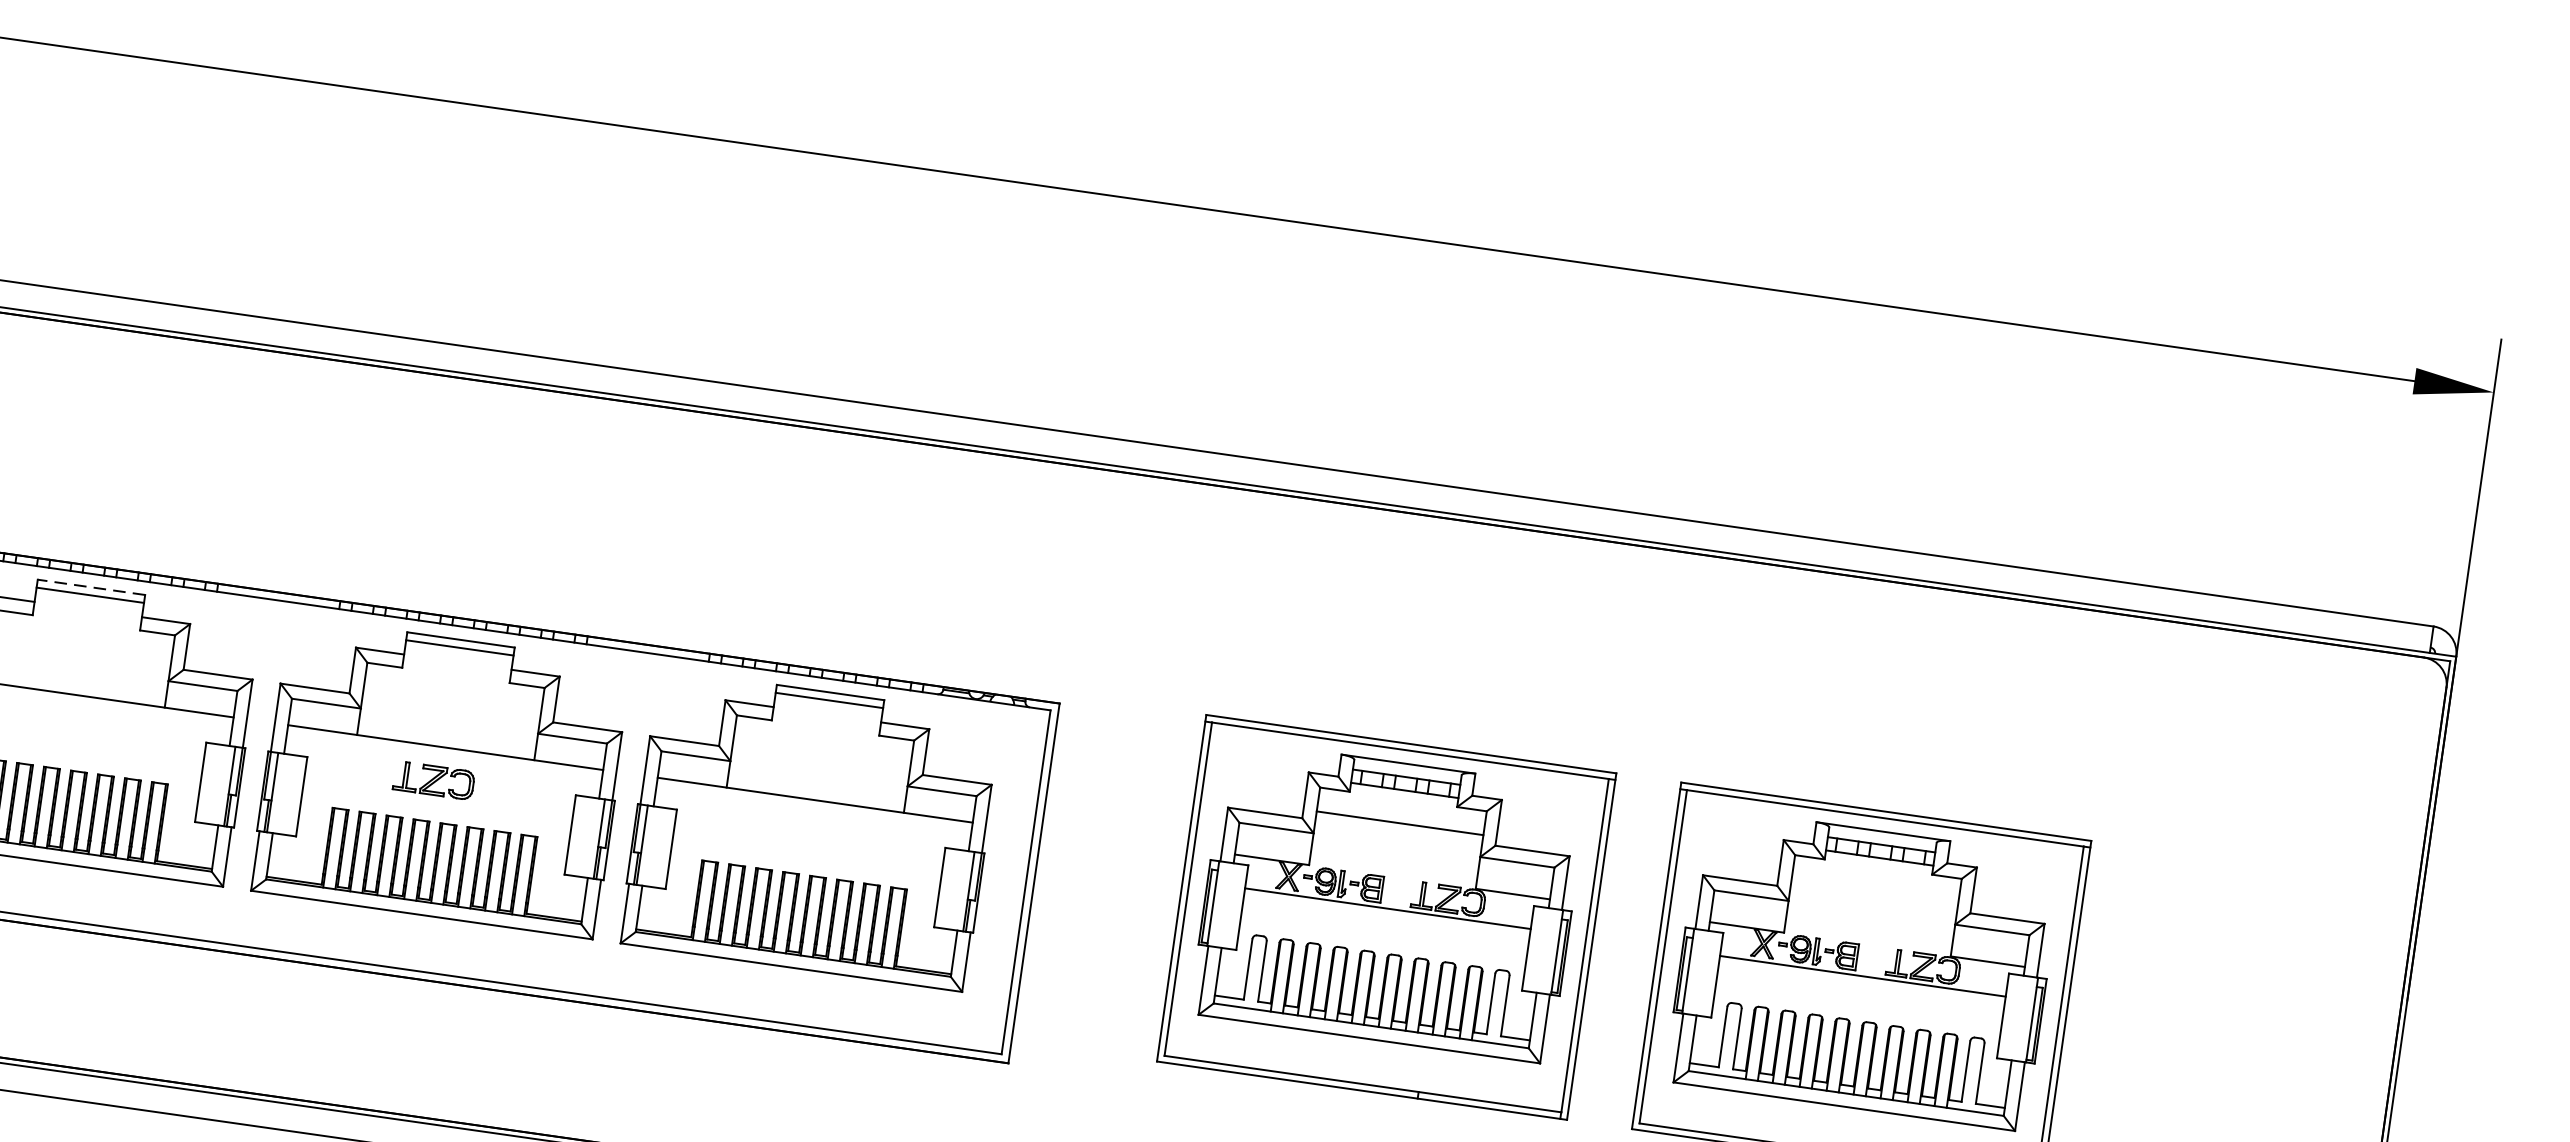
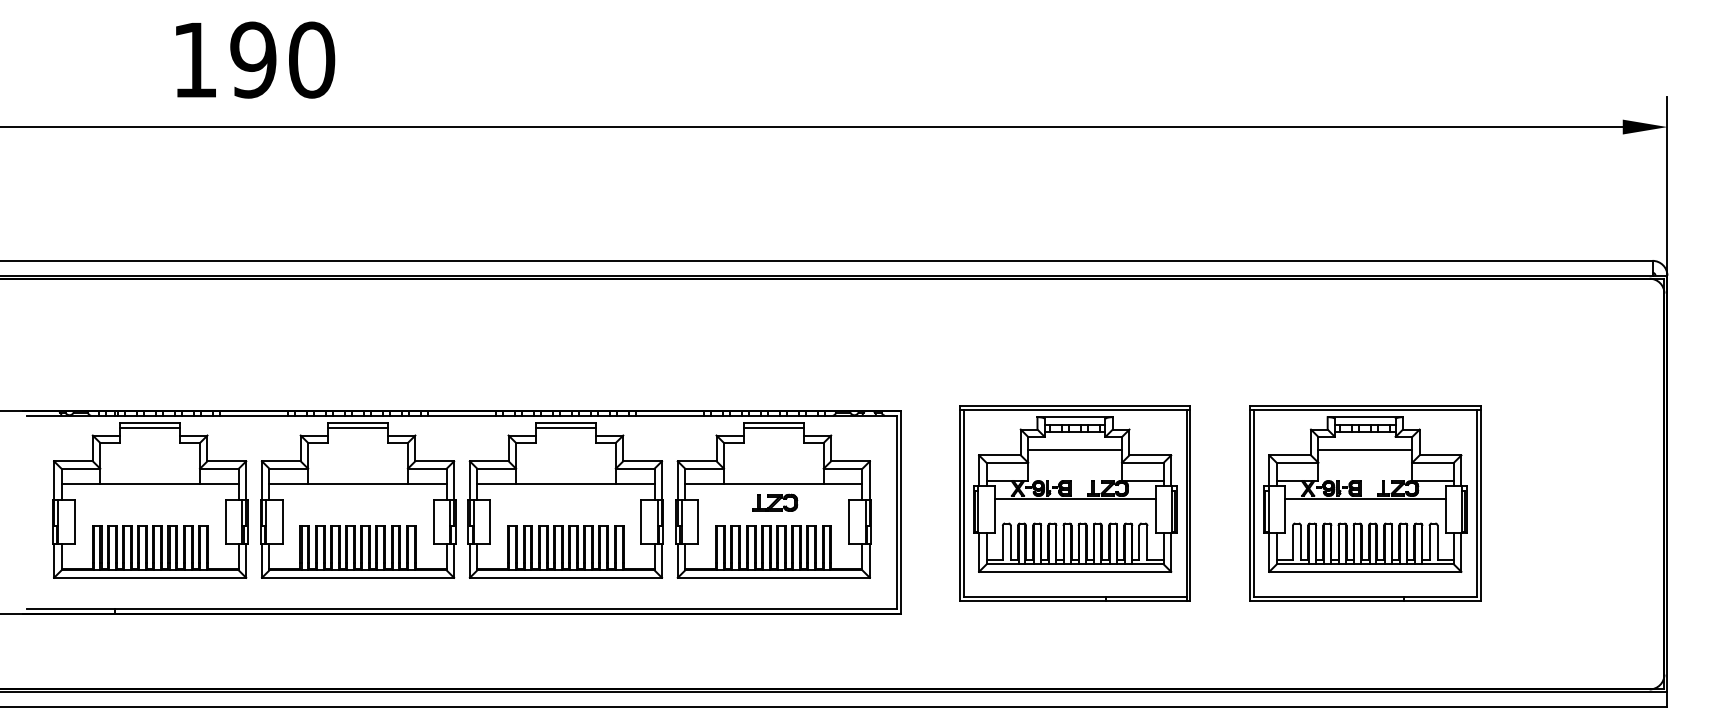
line: (90, 587) -> (357, 423), dashed -> solid
part: (434, 780) -> (775, 502), moved
line: (1875, 890) -> (1365, 450), added
part: (1385, 917) -> (1074, 503), moved

